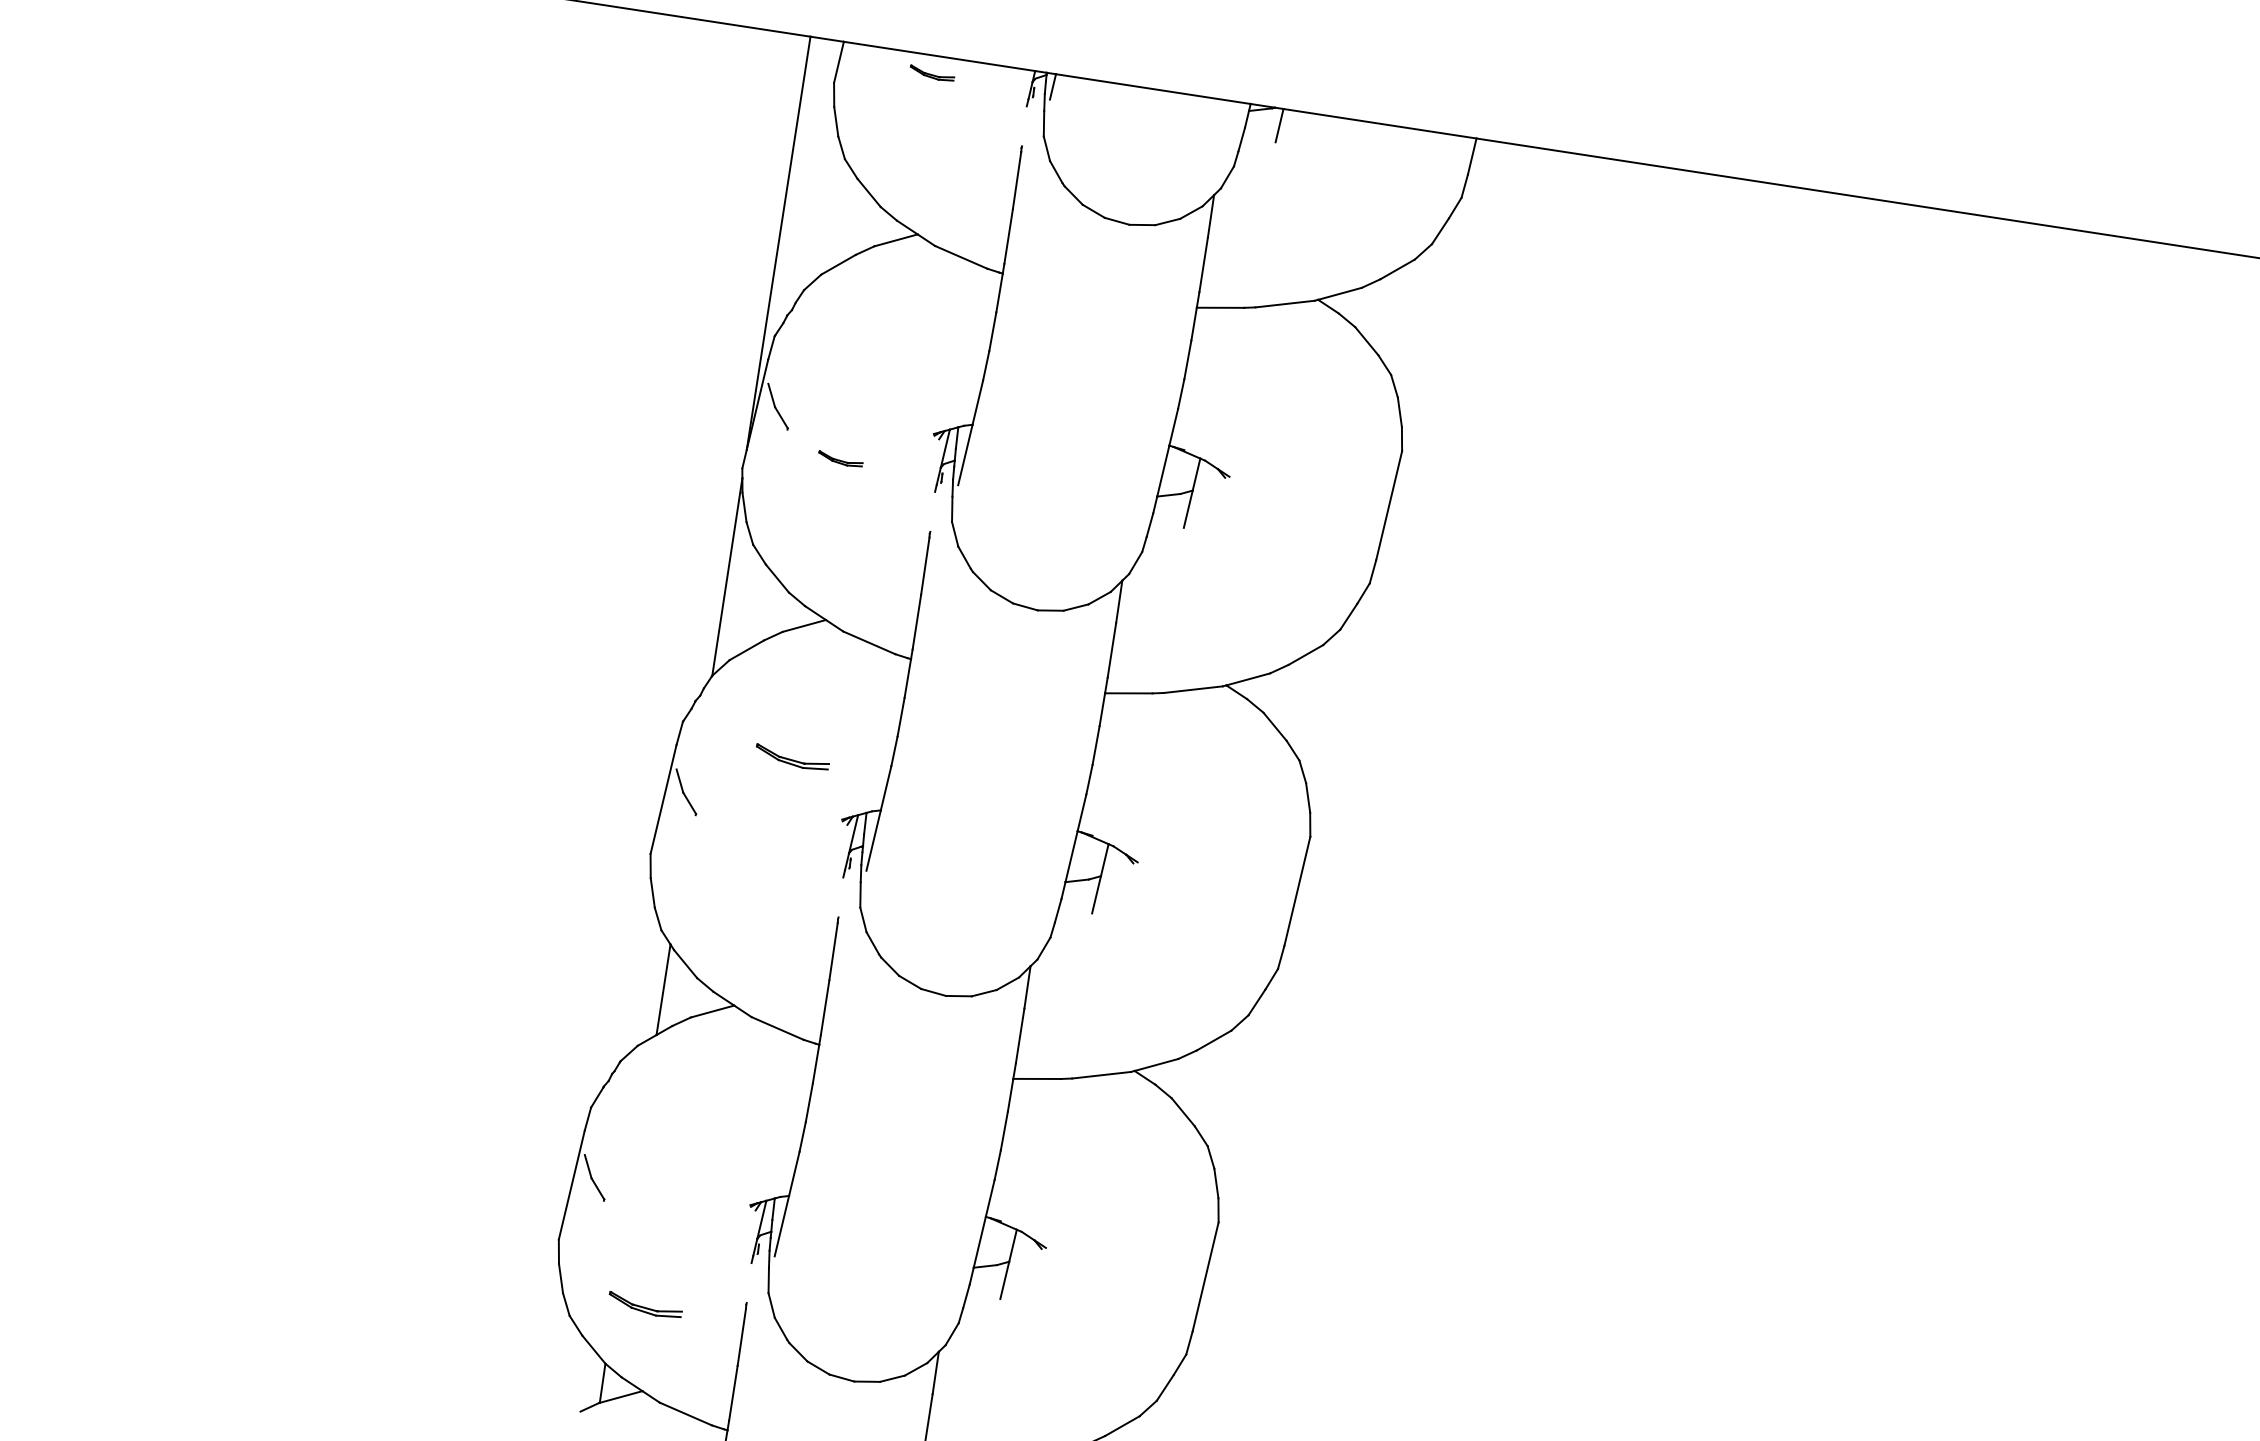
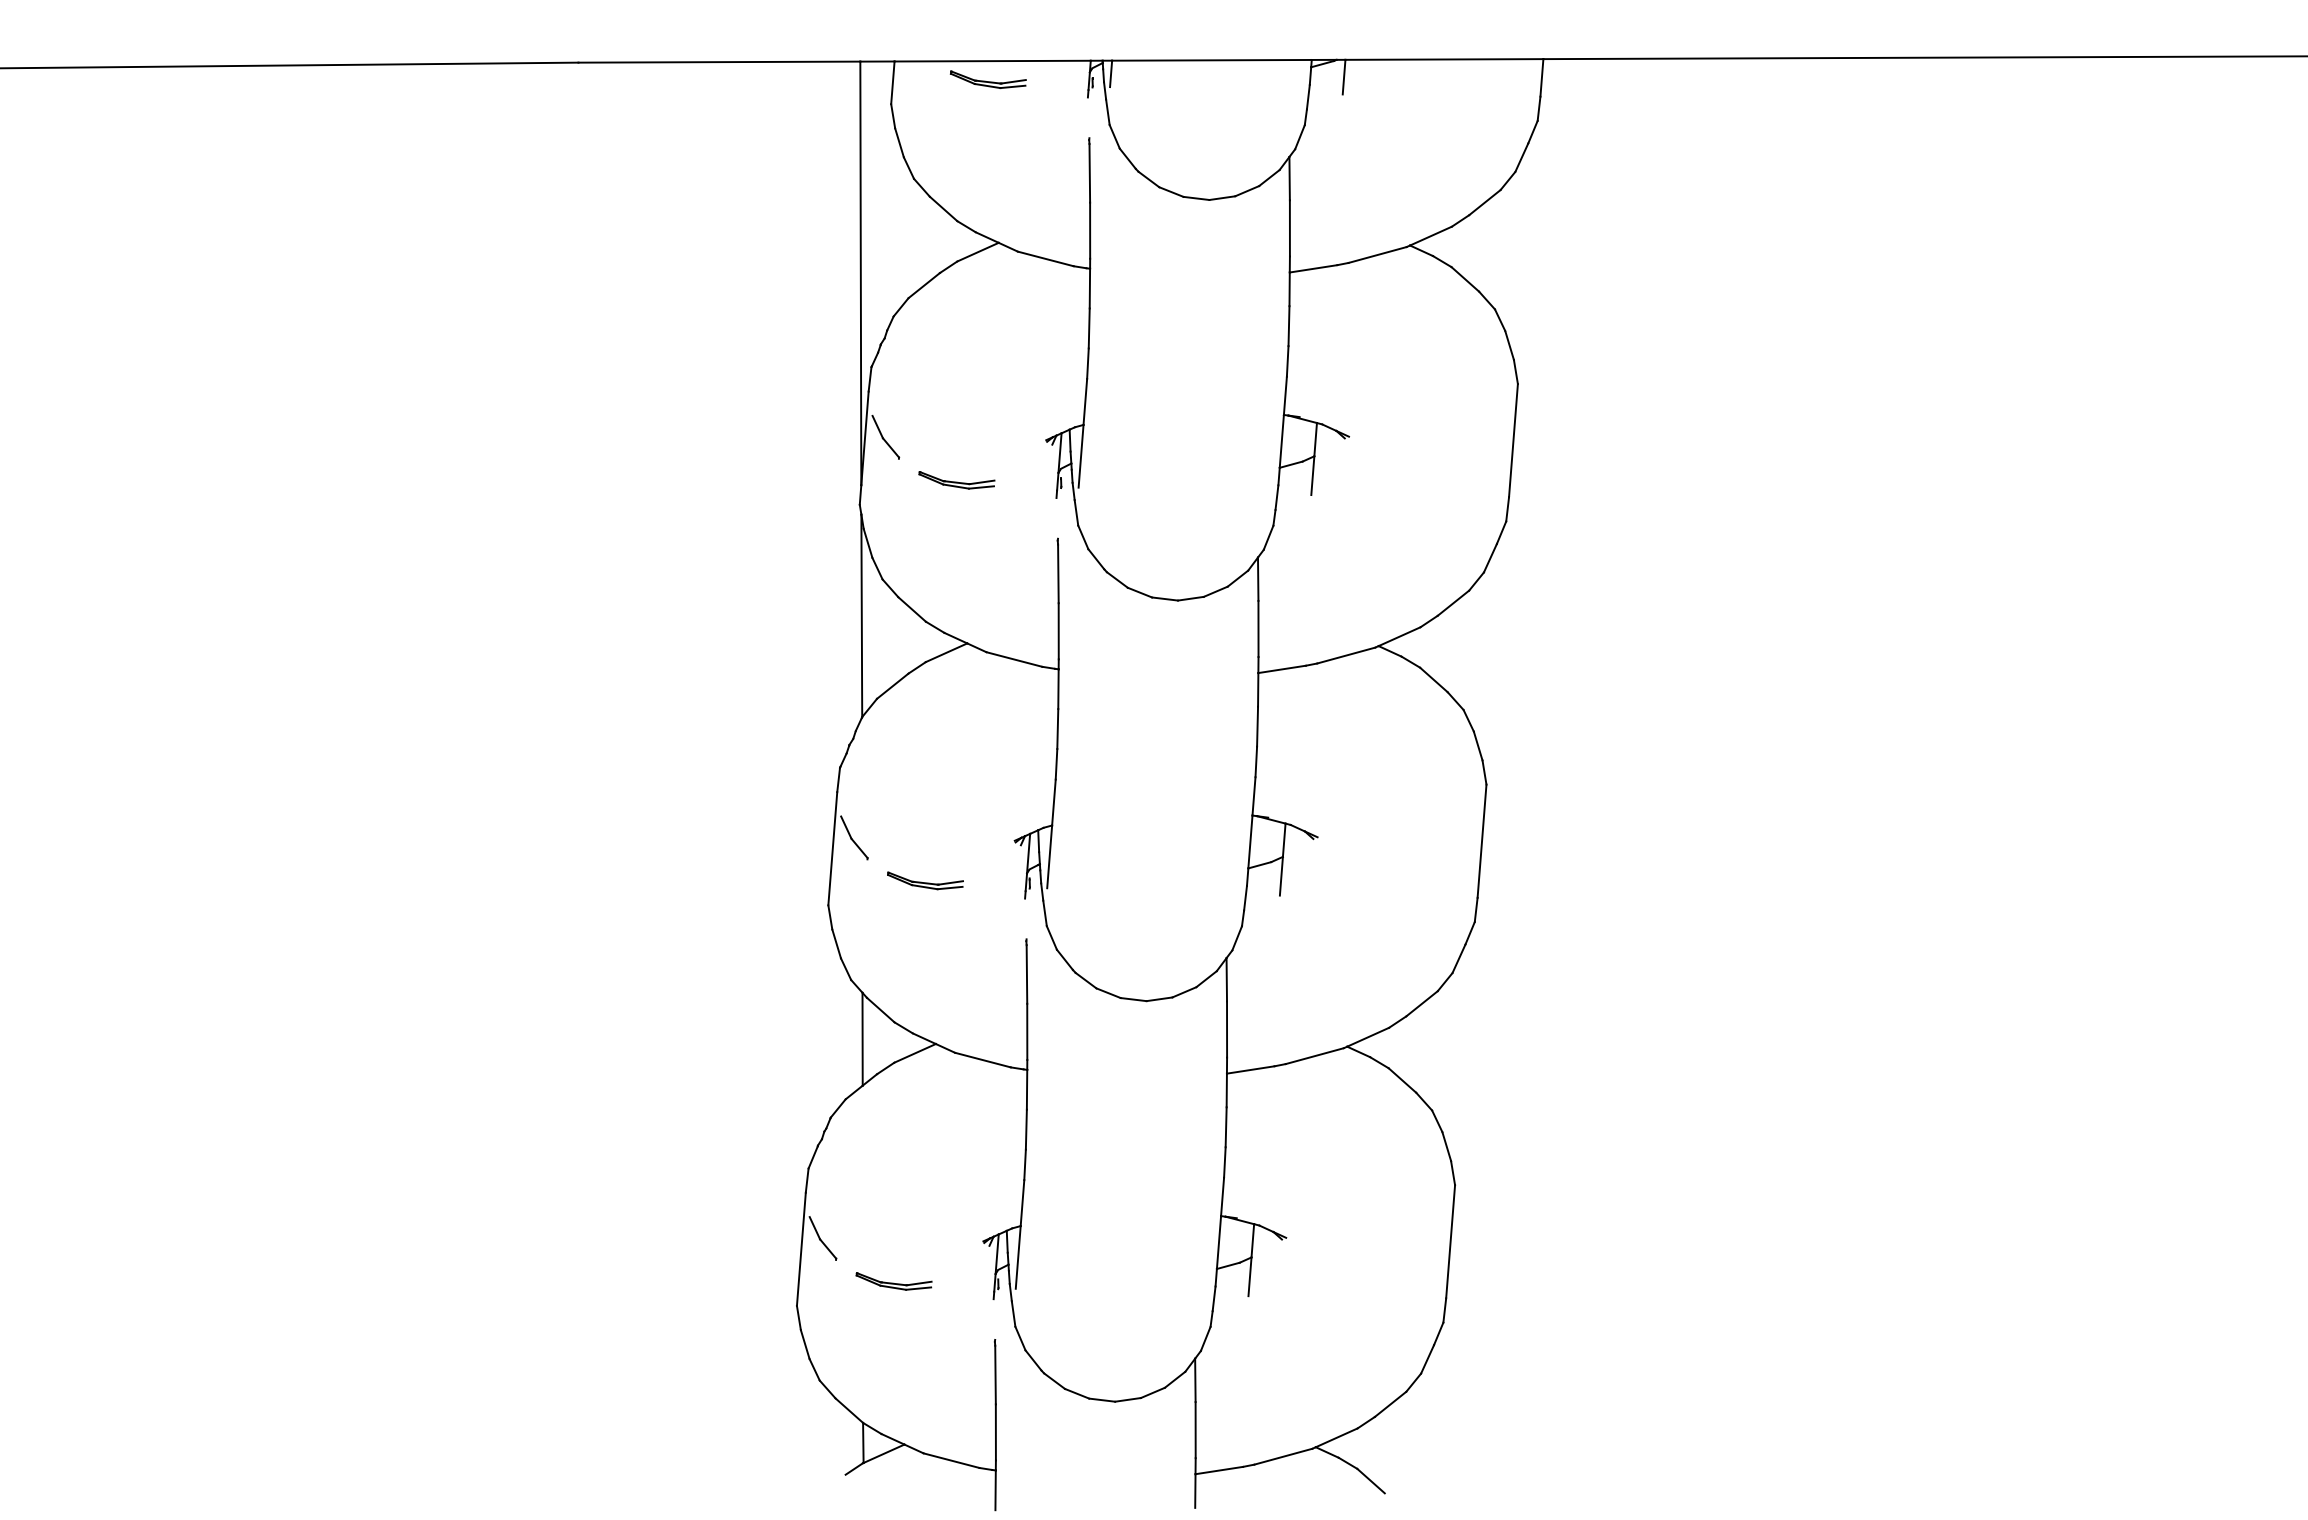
part: (931, 73) -> (987, 79), size x1.67
part: (840, 459) -> (956, 480), size x1.67
part: (792, 757) -> (925, 880), moved
part: (644, 1305) -> (893, 1281), moved

